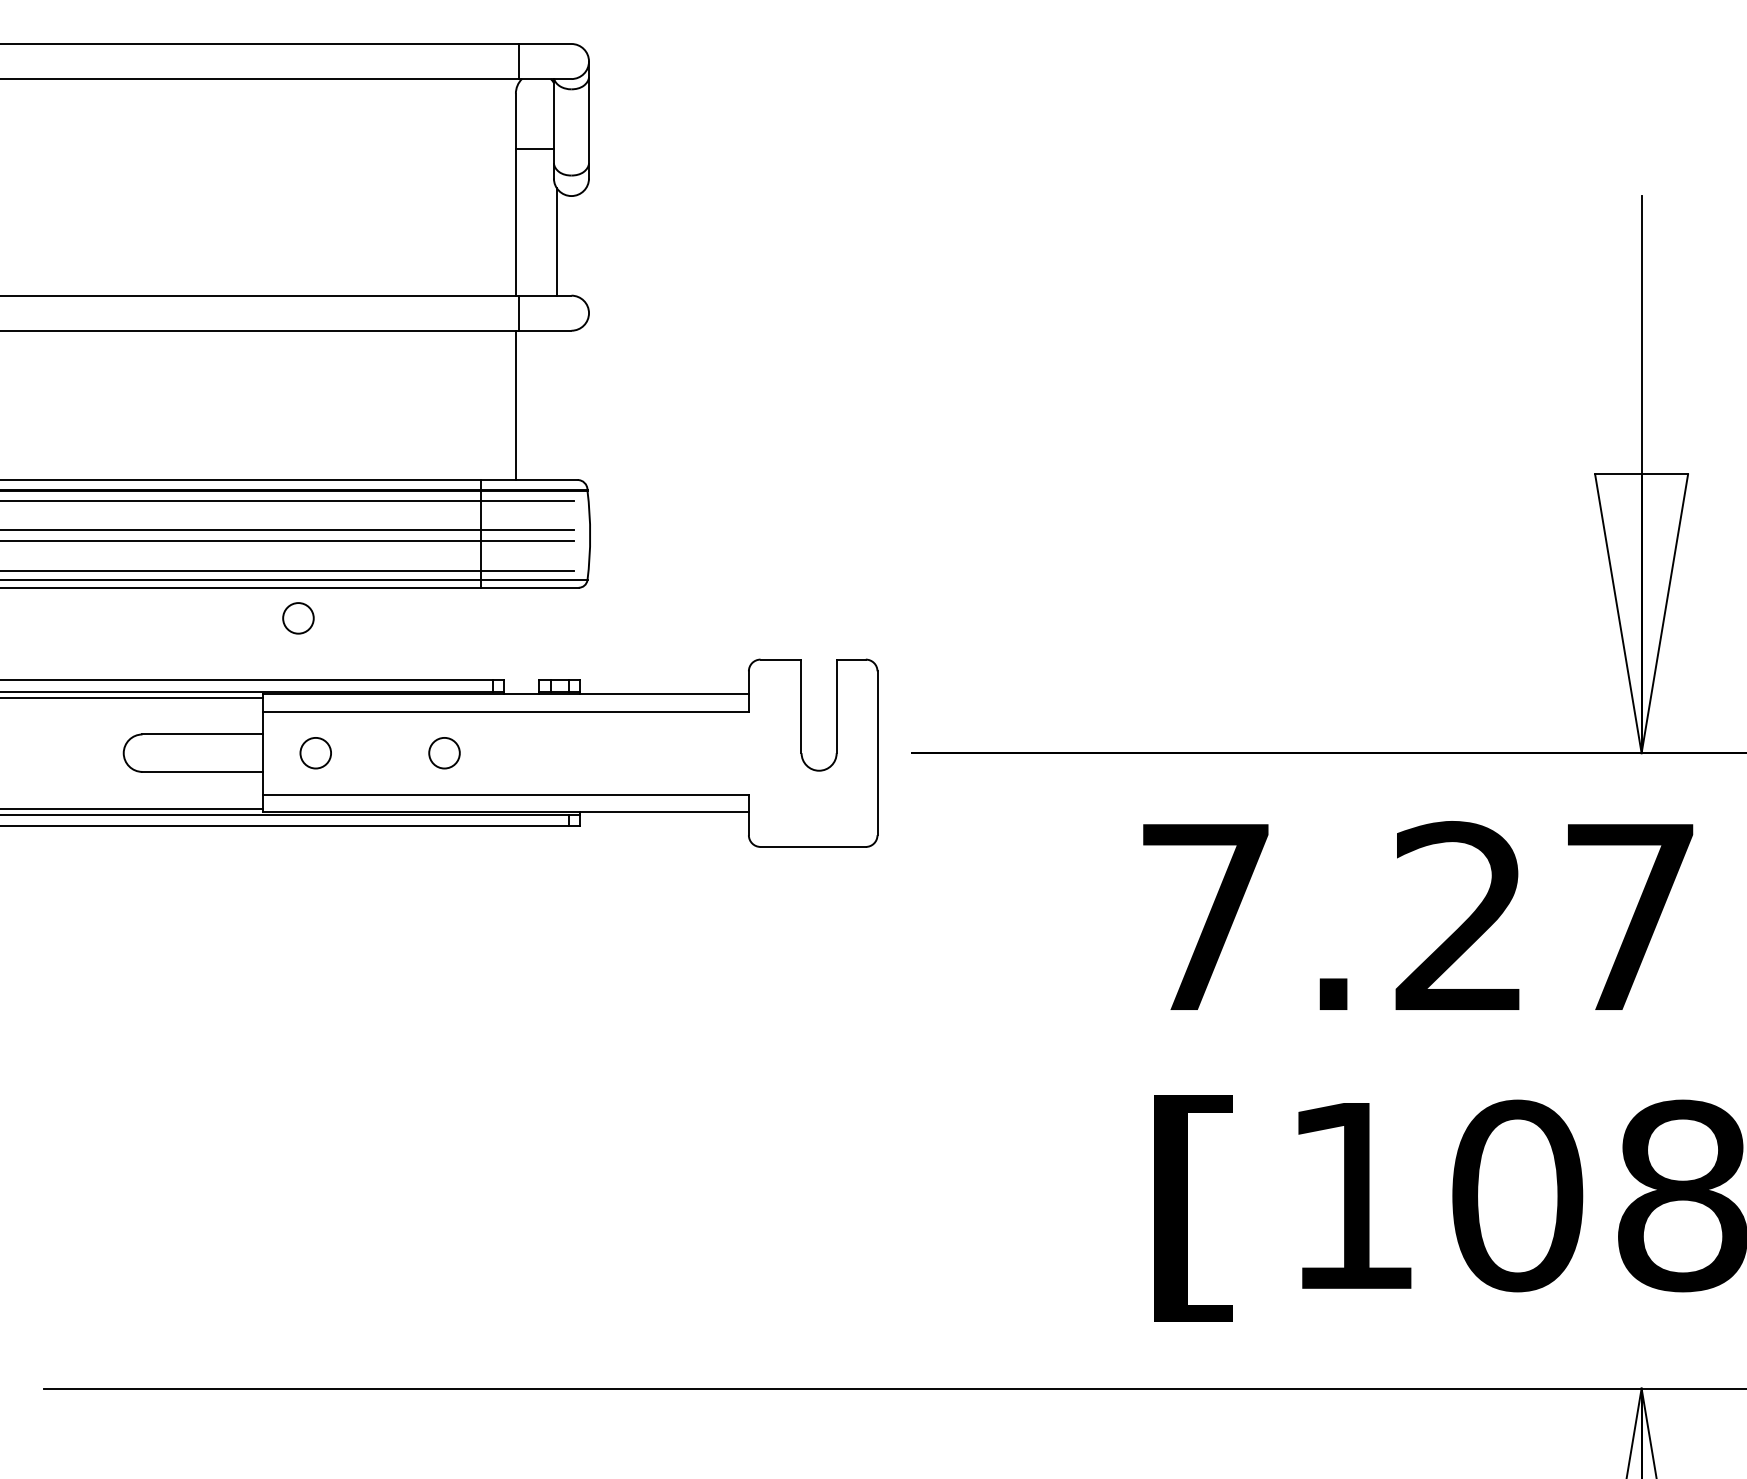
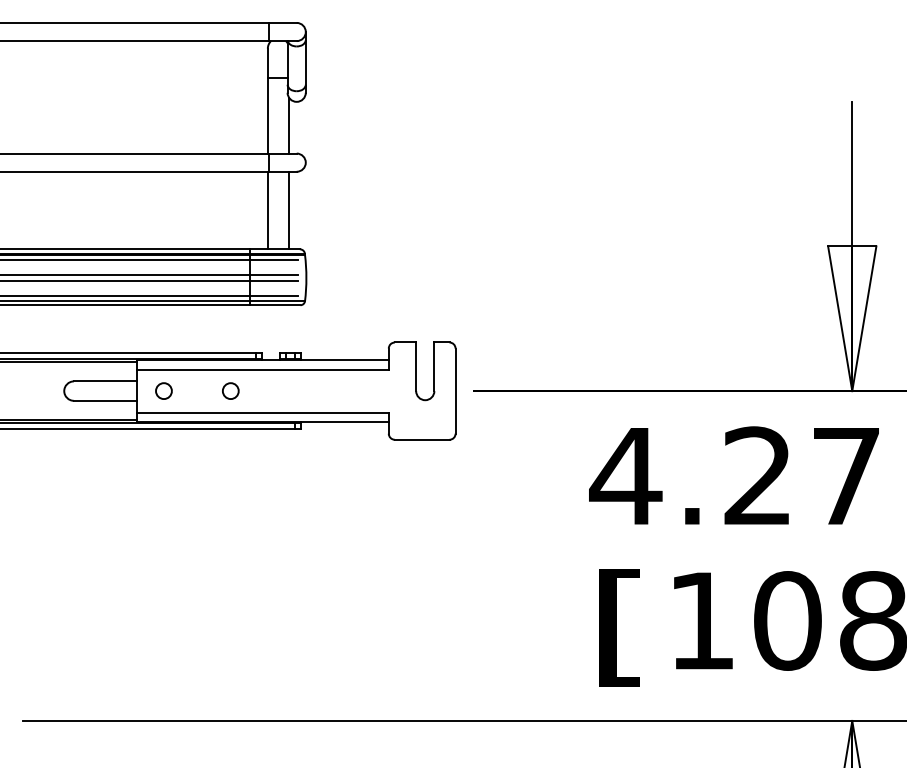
line: (557, 405) -> (289, 210), added
circle: (297, 617) -> (154, 320), removed
text: (1204, 917) -> (625, 476), 7.27 -> 4.27

